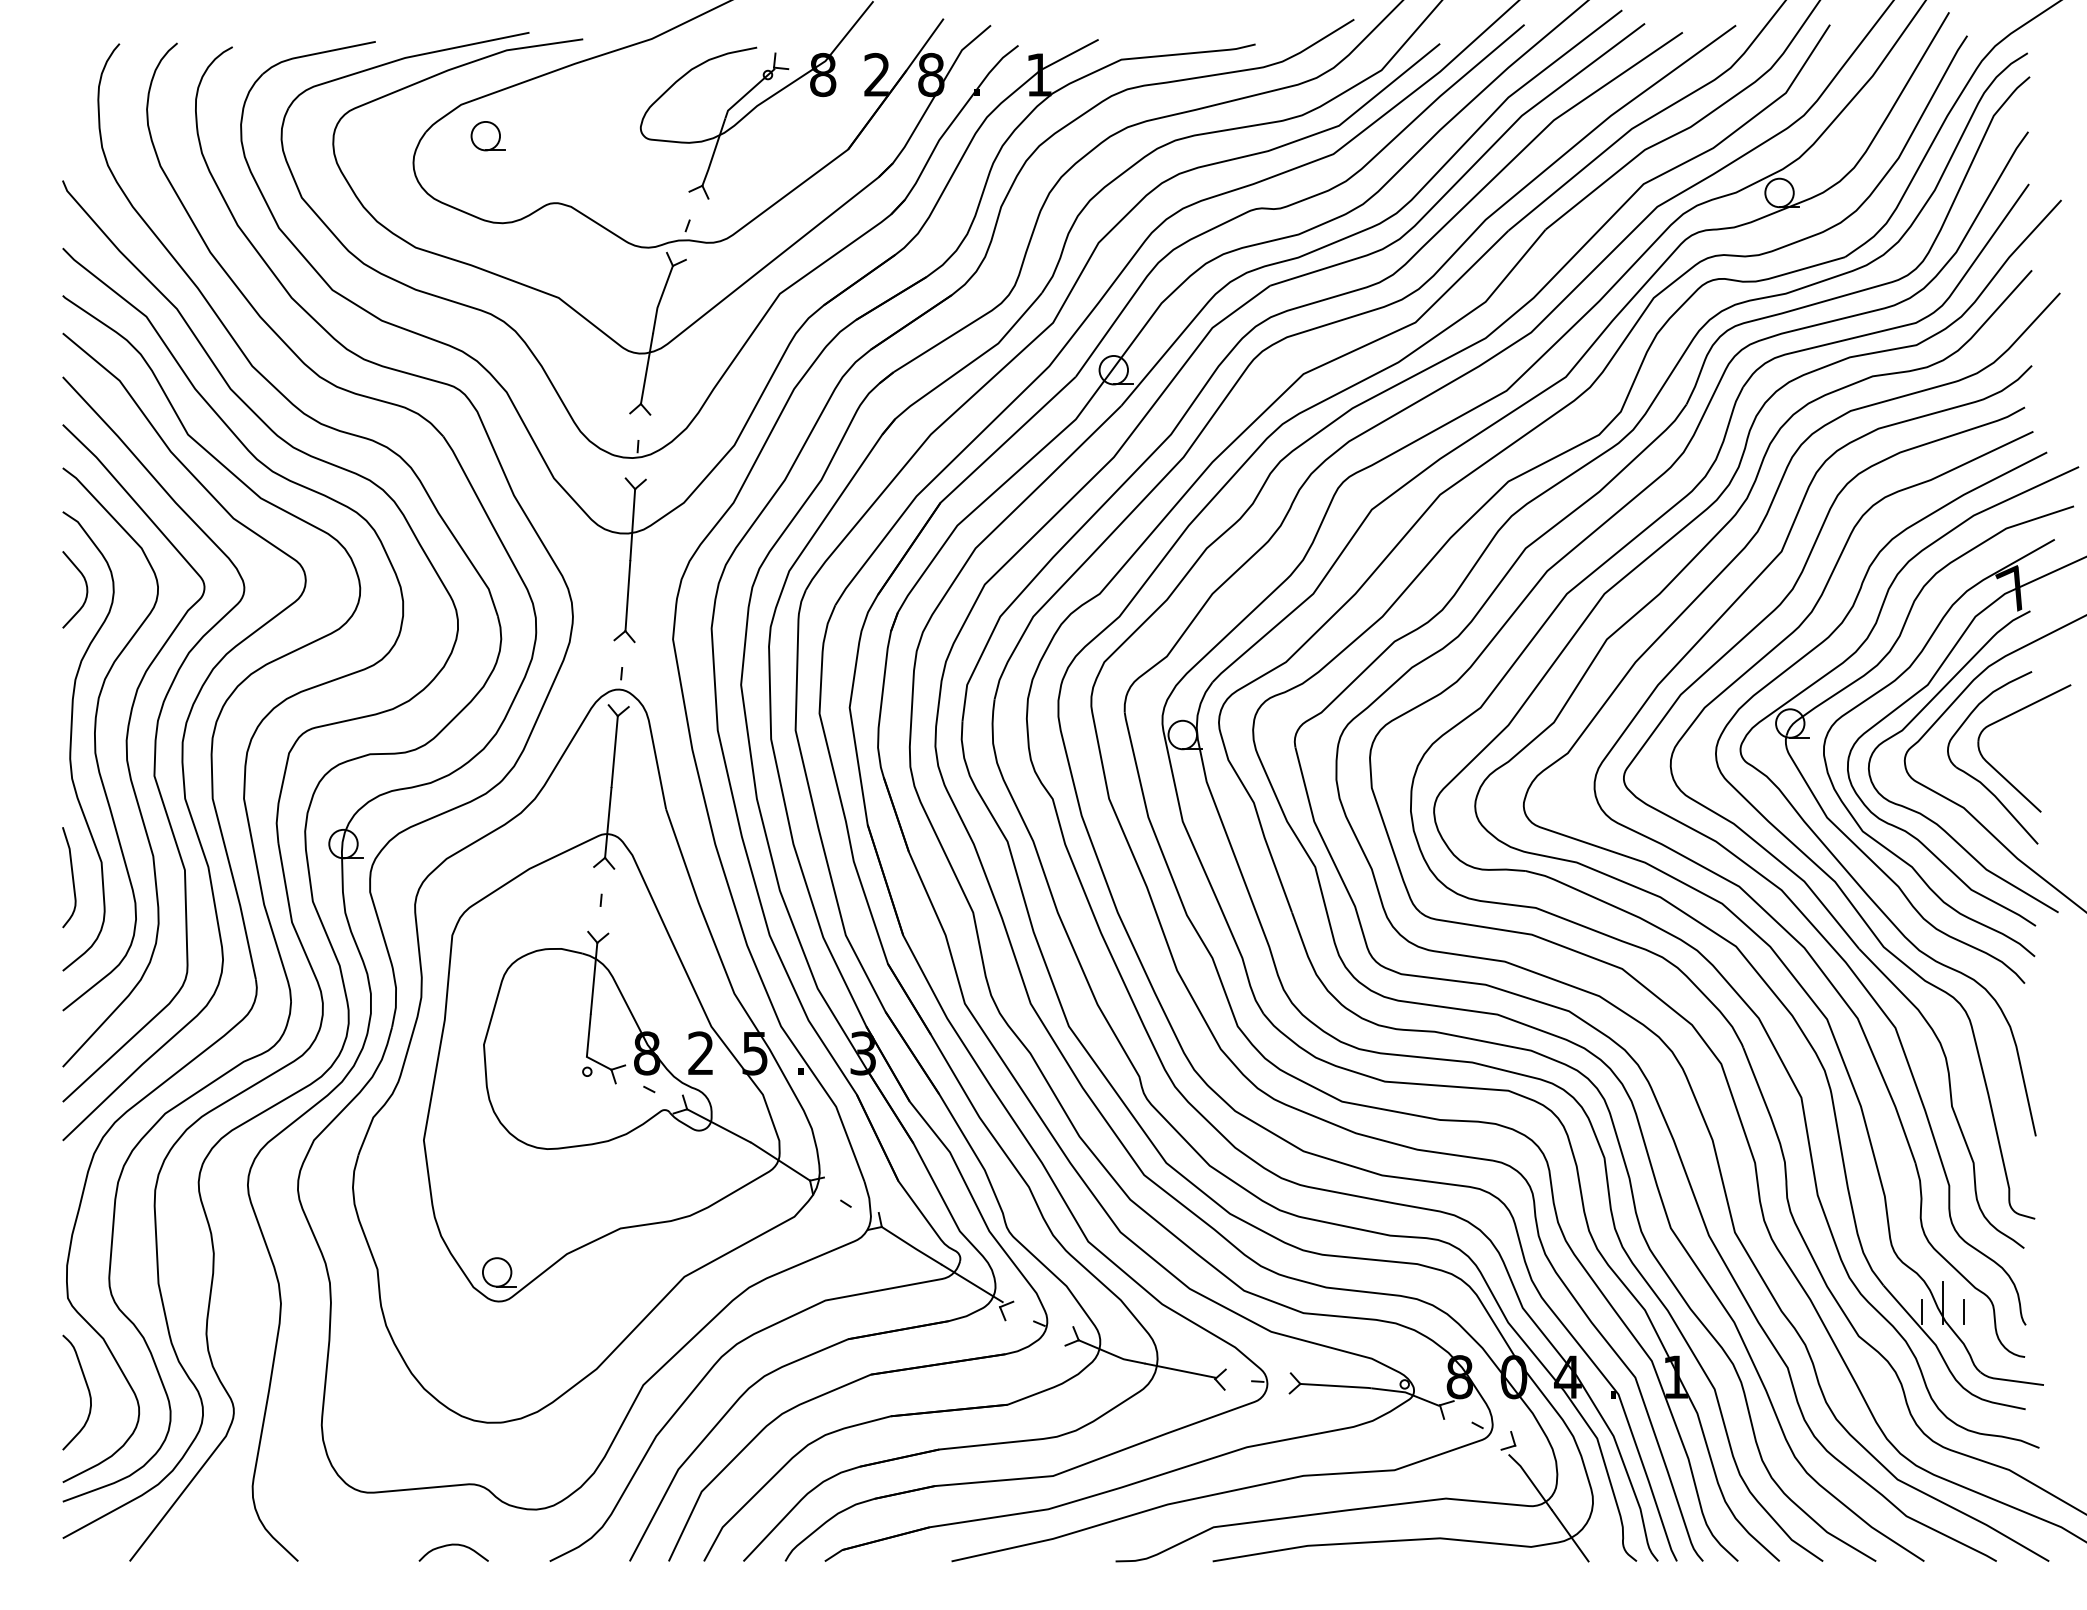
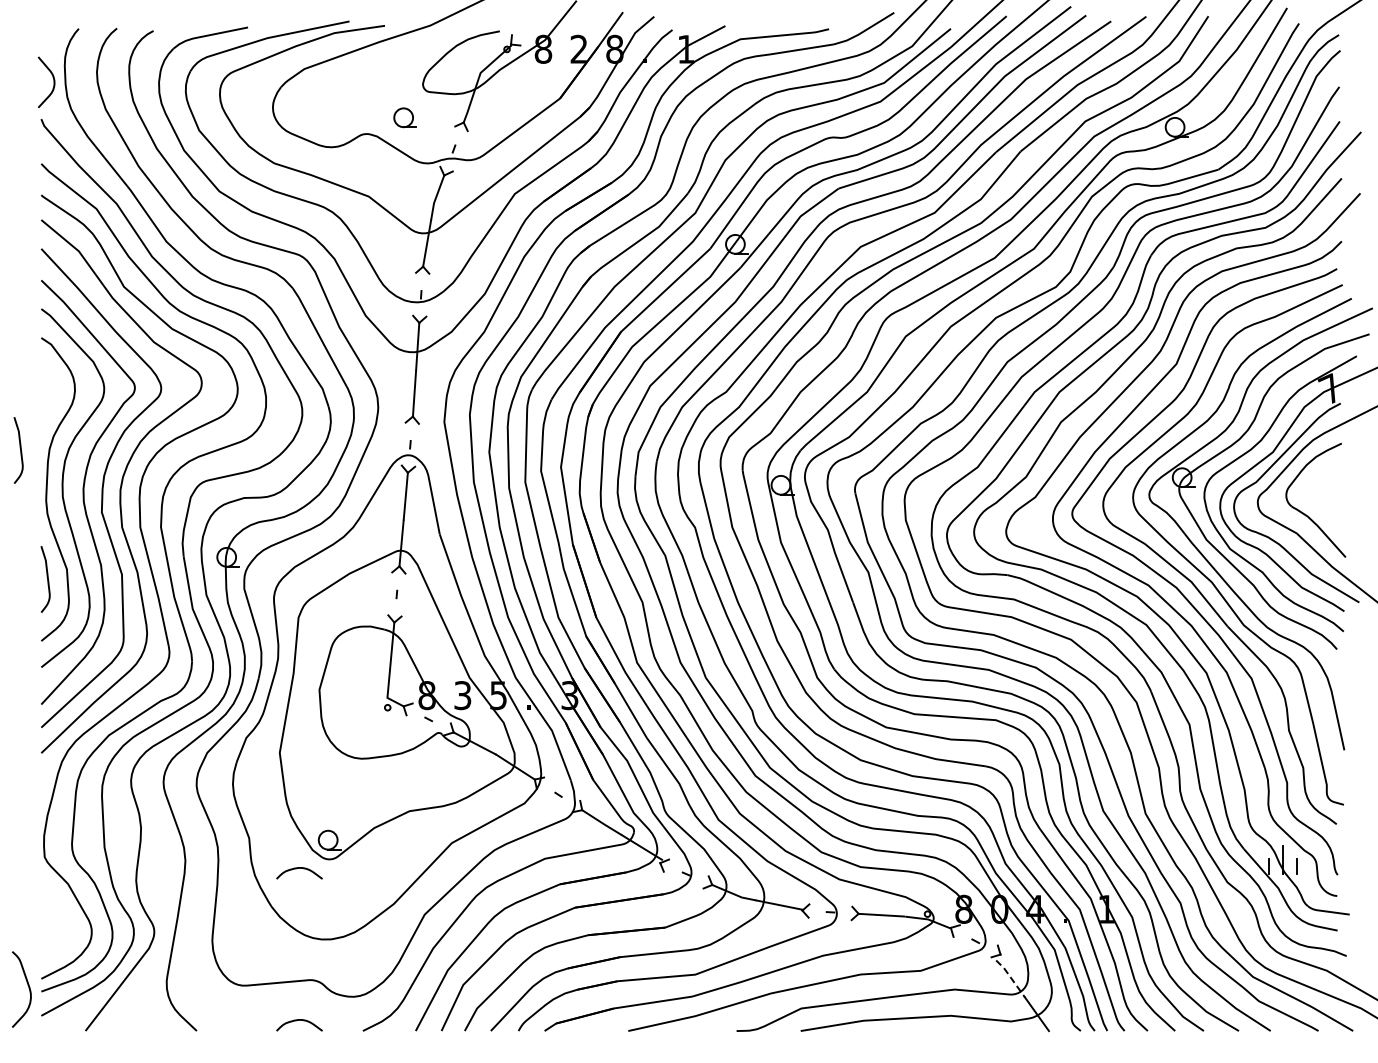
part: (487, 135) -> (404, 117), moved
curve: (85, 588) -> (53, 81), moved
curve: (31, 682) -> (20, 450), added
part: (2010, 717) -> (1327, 473), removed
text: (700, 1053) -> (462, 695), 2 -> 3
curve: (453, 1315) -> (299, 868), added
curve: (87, 1390) -> (28, 988), moved
line: (1531, 1481) -> (1011, 978), solid -> dashed

